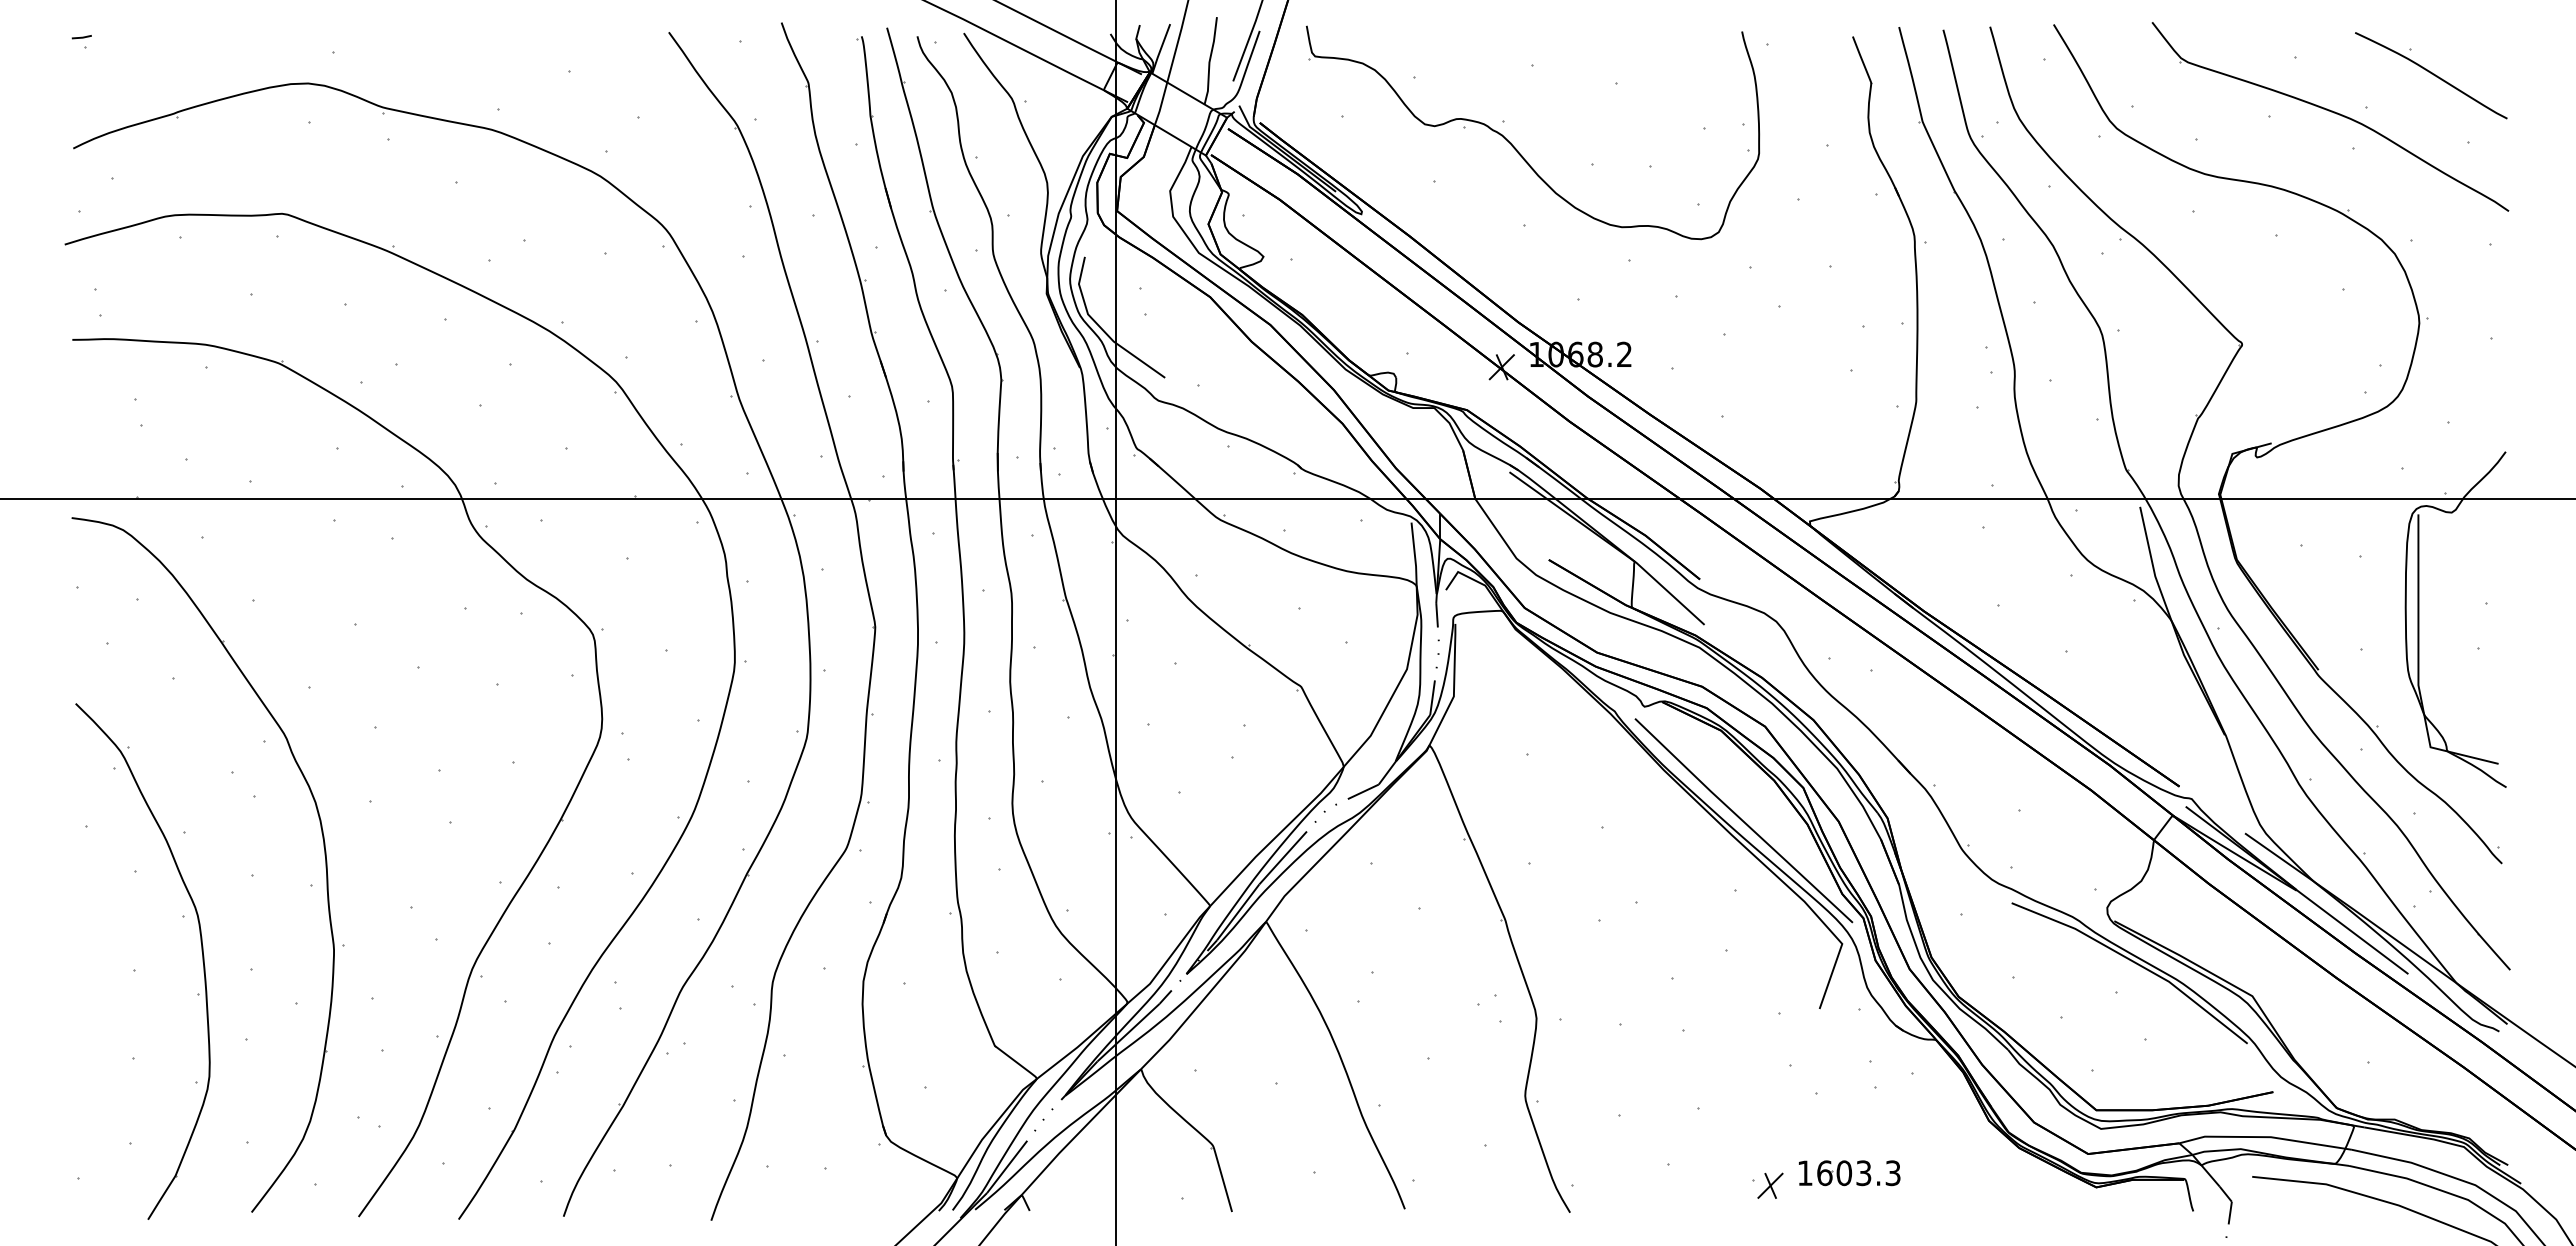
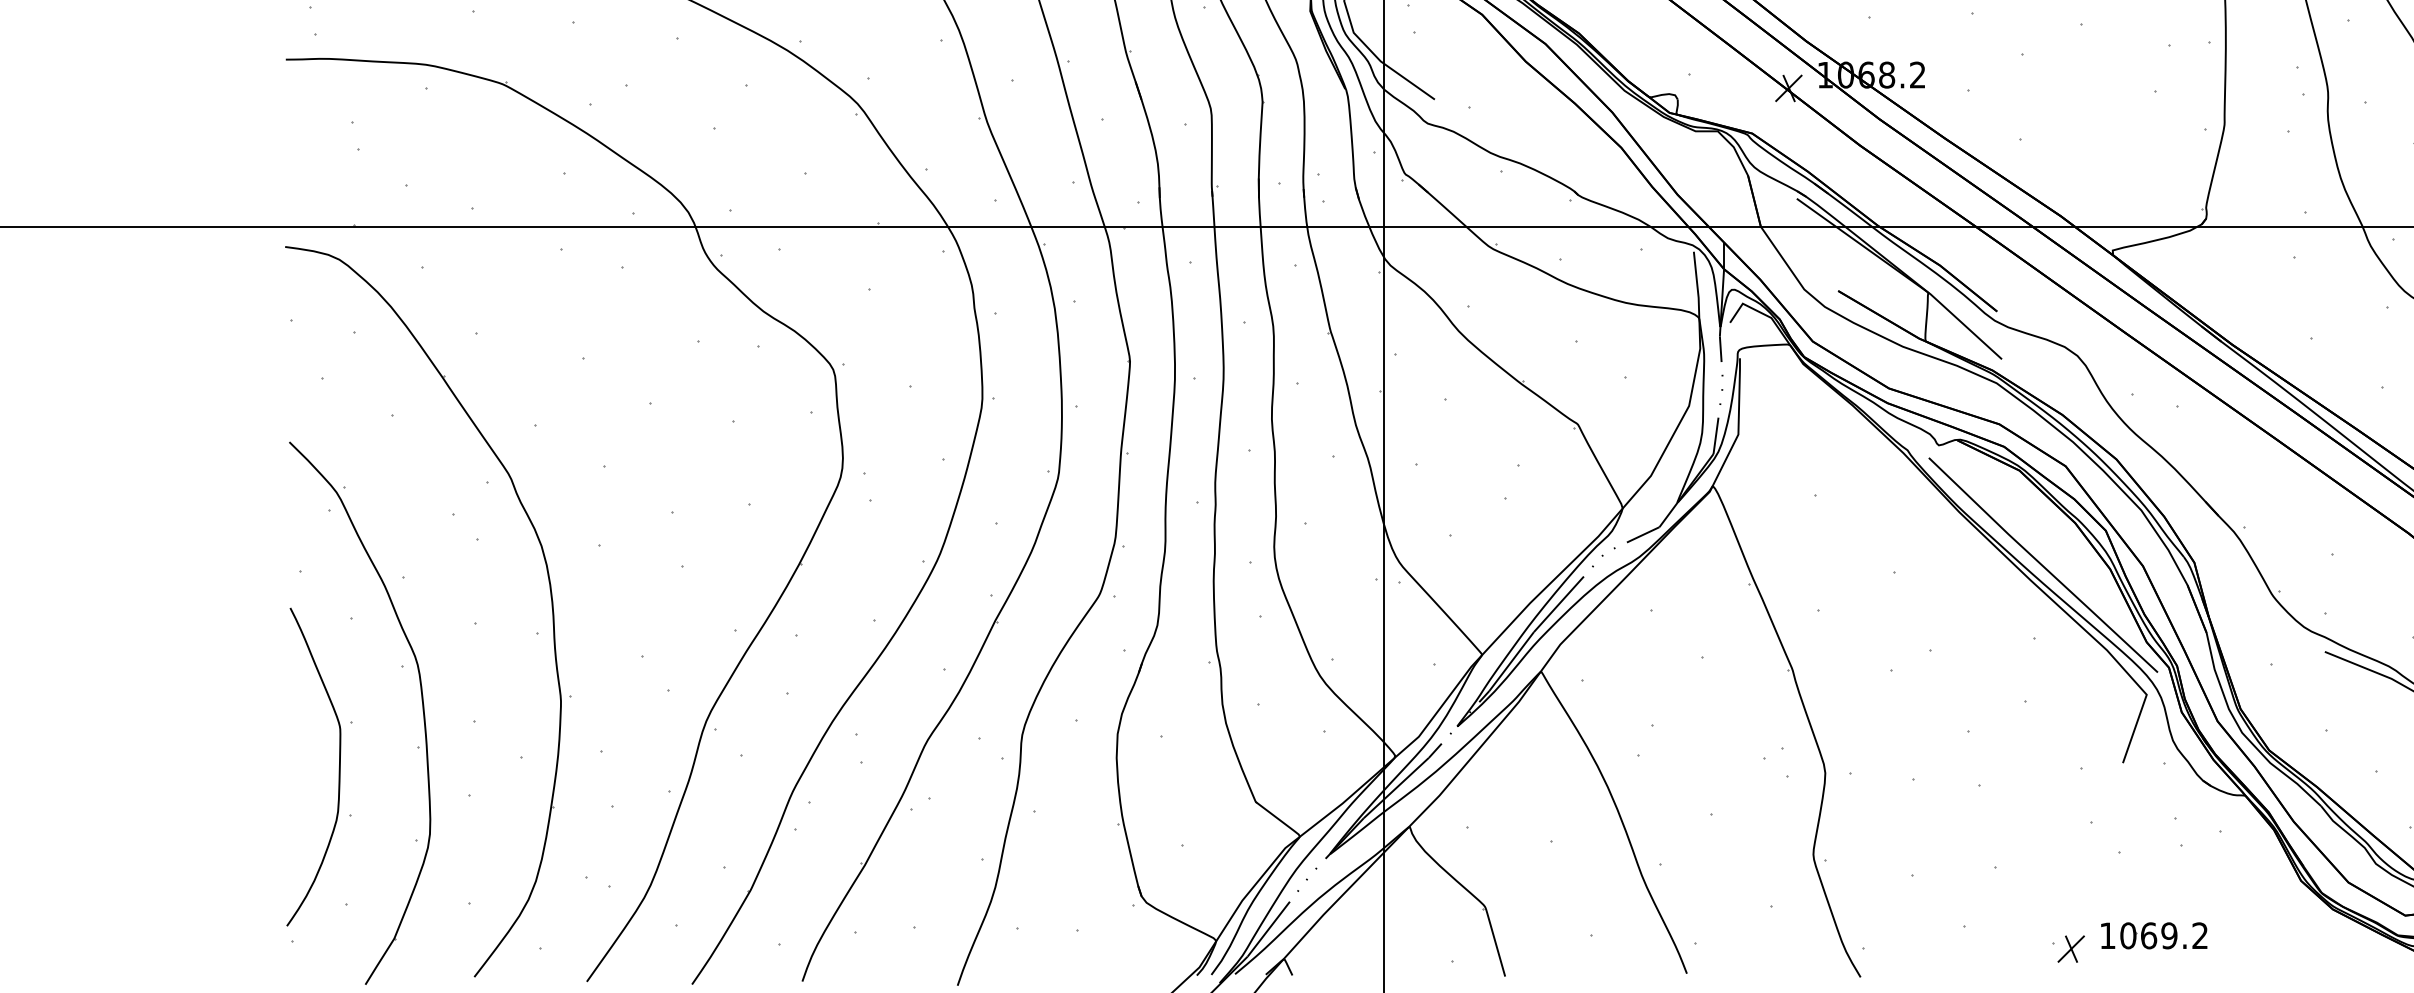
curve: (122, 1012) -> (338, 766), added
text: (1858, 1173) -> (2163, 936), 1603.3 -> 1069.2

